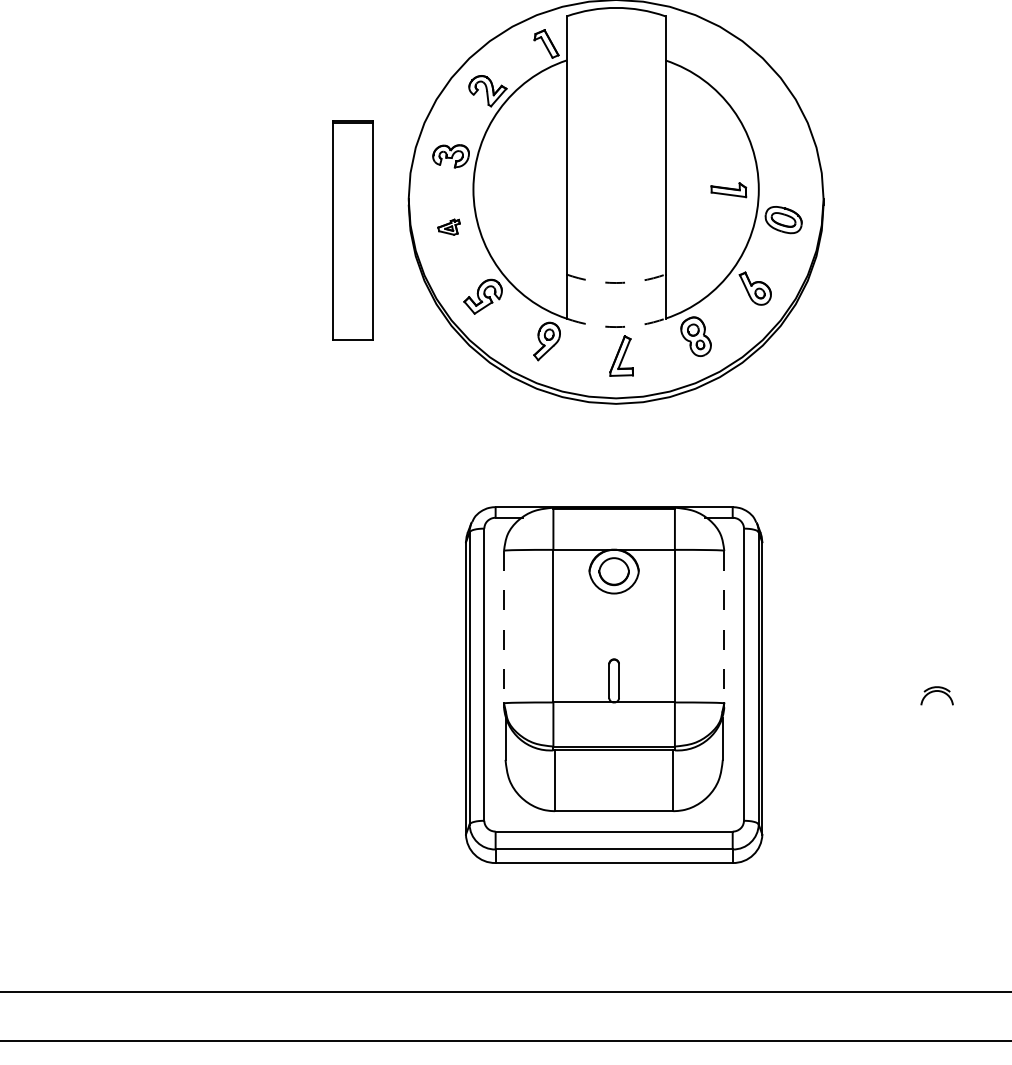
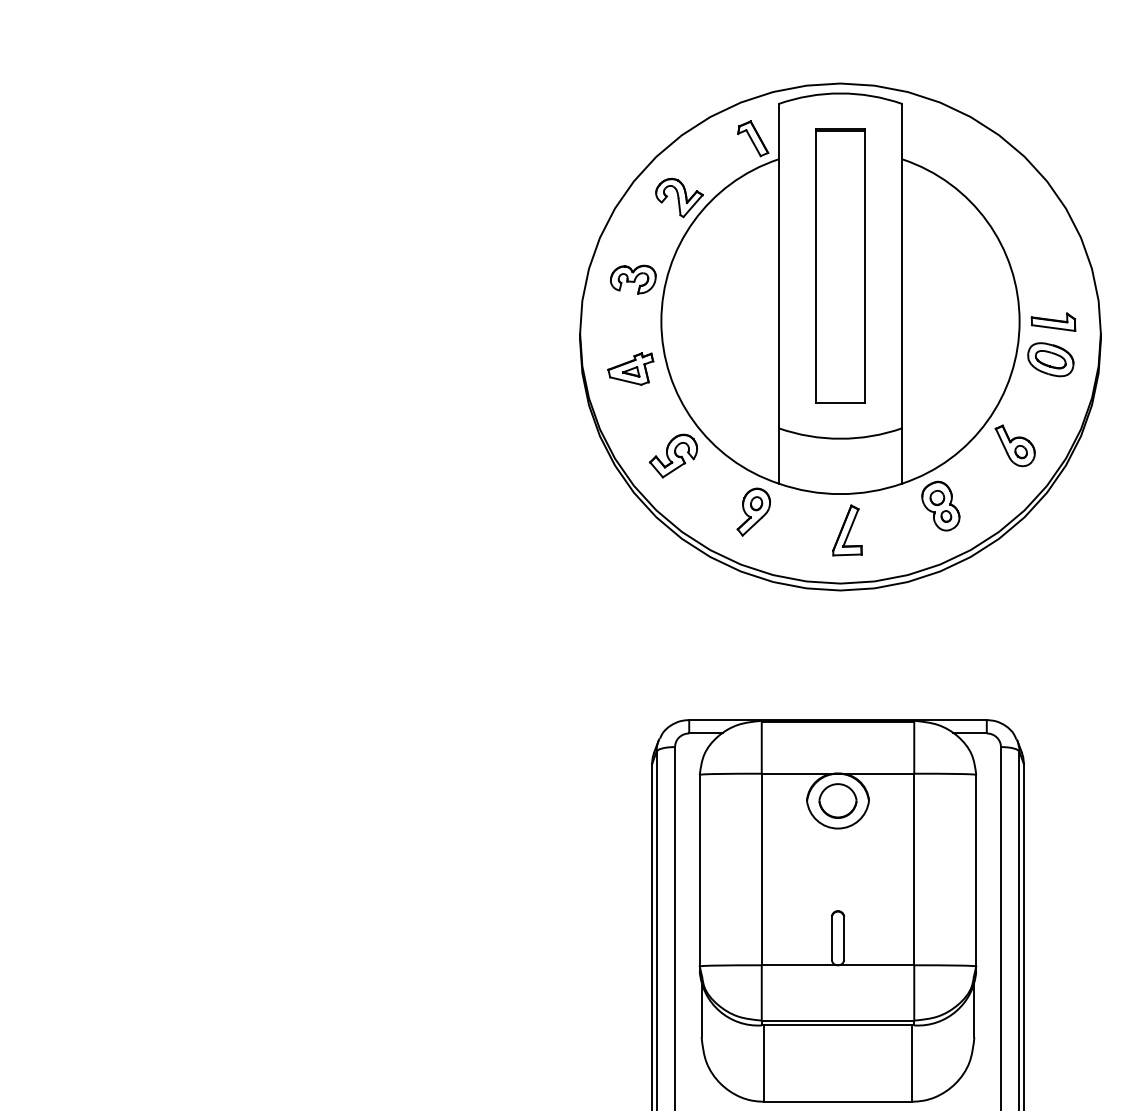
part: (728, 190) -> (1053, 322), moved
part: (448, 226) -> (630, 367), size x1.67
part: (352, 230) -> (839, 266), moved
arc: (616, 283) -> (840, 439), dashed -> solid
arc: (616, 327) -> (840, 494), dashed -> solid
line: (504, 627) -> (700, 871), dashed -> solid
line: (724, 627) -> (976, 871), dashed -> solid

